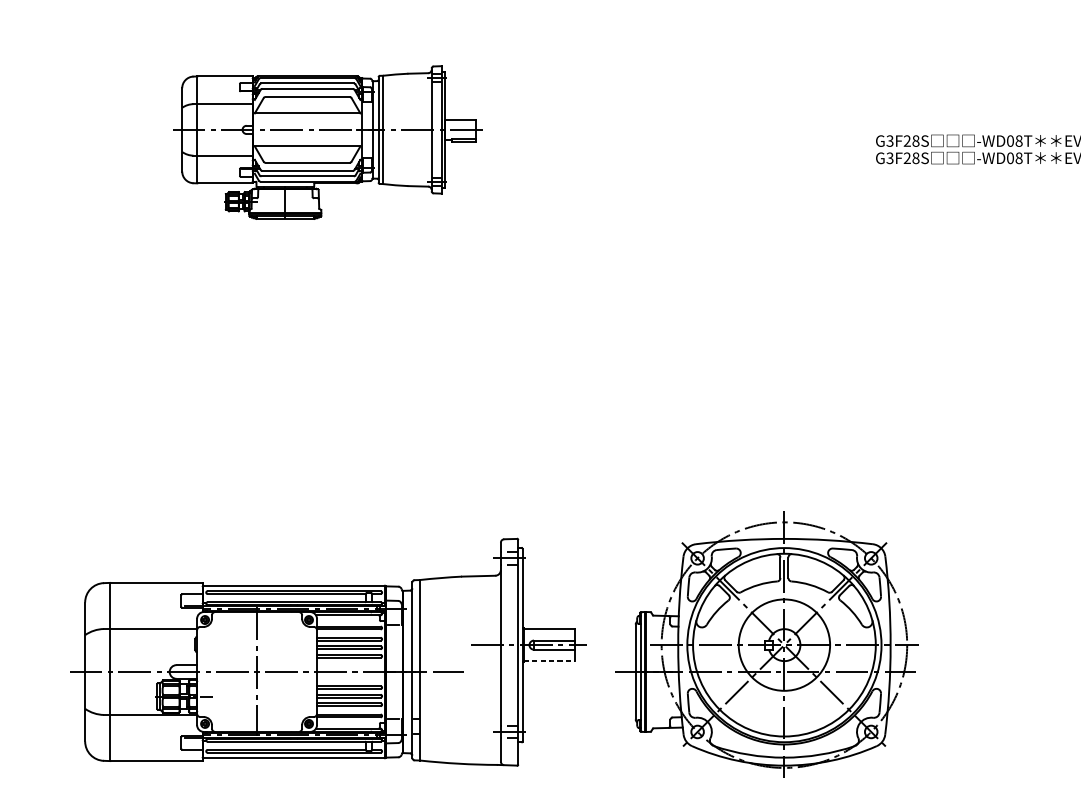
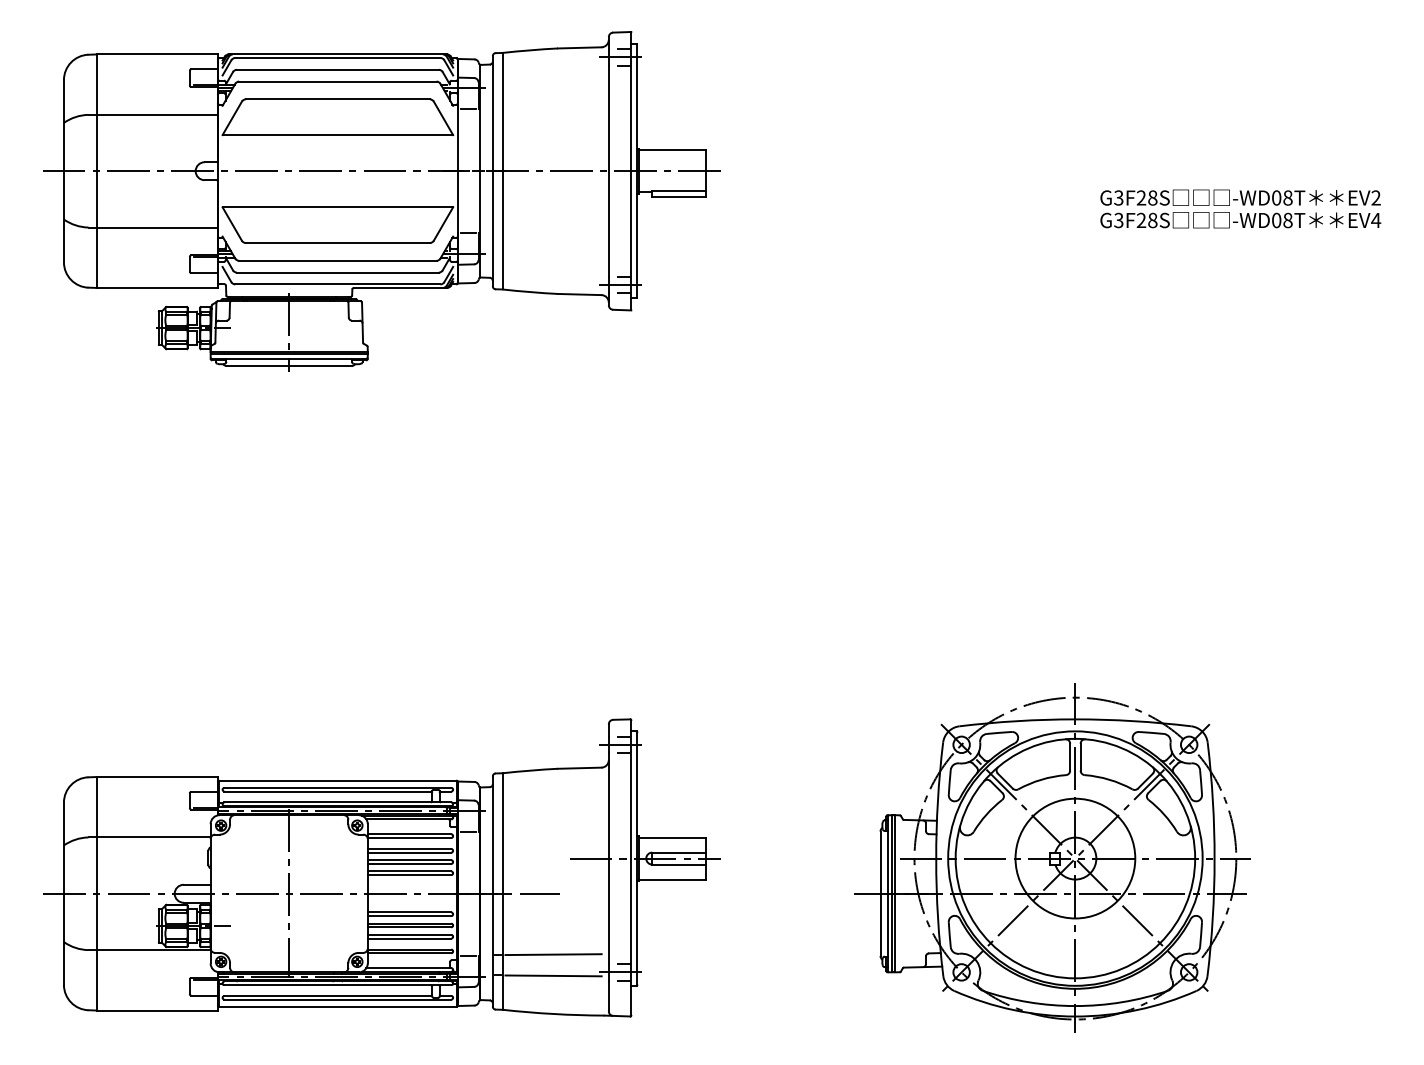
part: (327, 143) -> (381, 201), size x1.67
part: (766, 644) -> (1052, 857), moved
line: (549, 661) -> (672, 879), dashed -> solid
line: (458, 718) -> (553, 954), added
line: (458, 734) -> (553, 975), added

